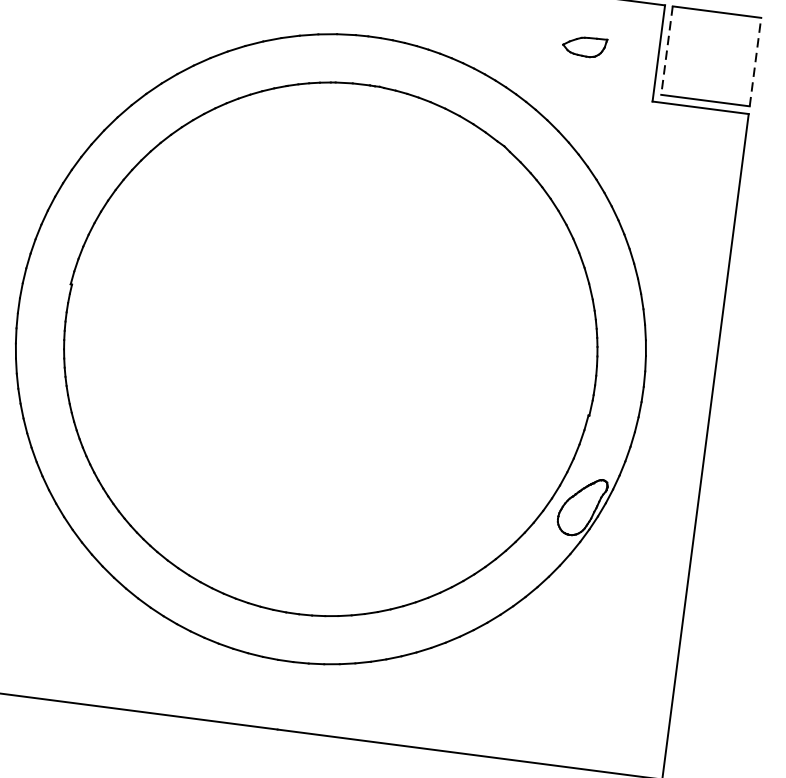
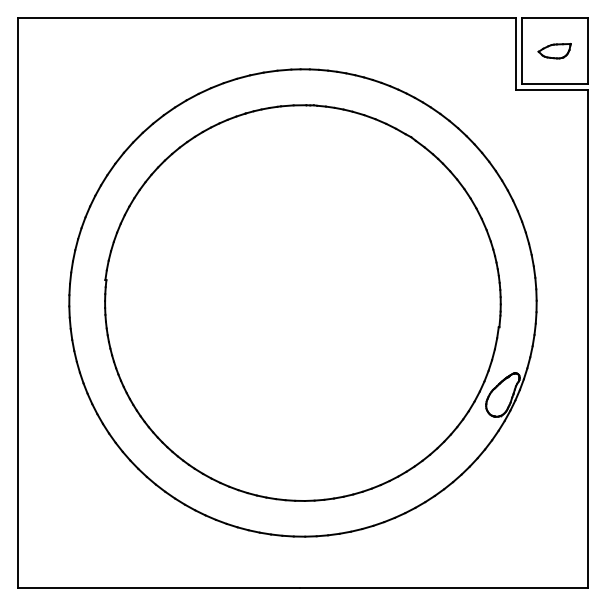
part: (584, 47) -> (554, 51), moved
line: (666, 50) -> (521, 51), dashed -> solid
line: (755, 61) -> (587, 50), dashed -> solid

